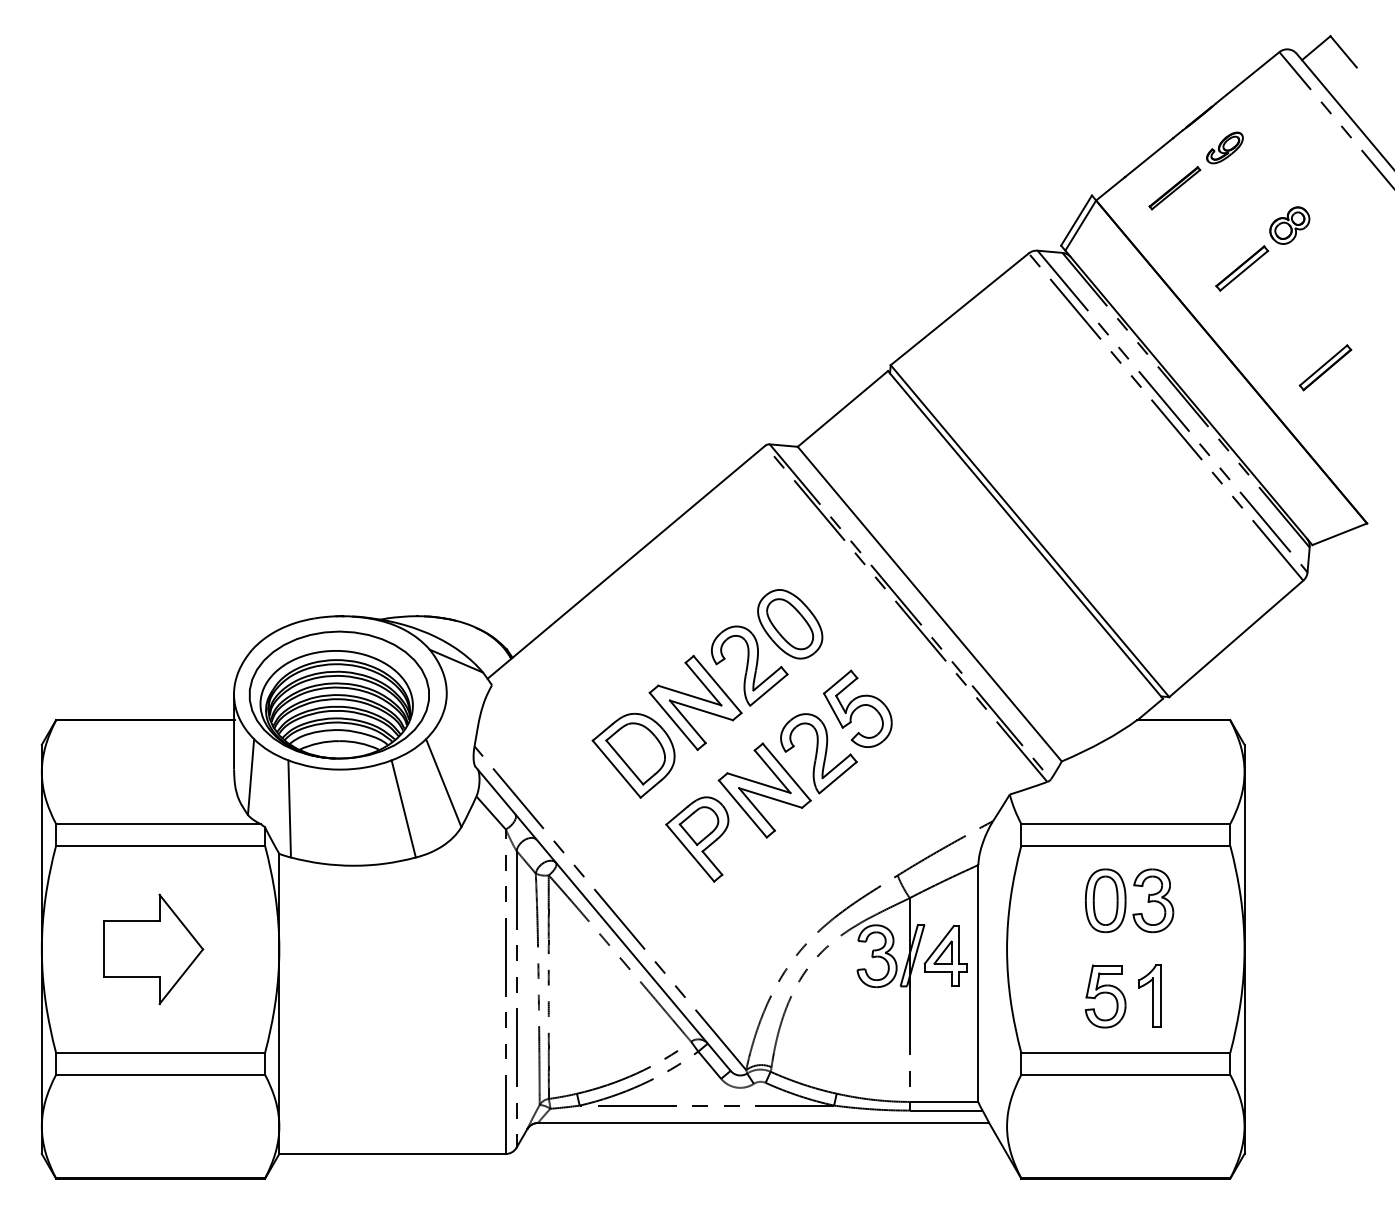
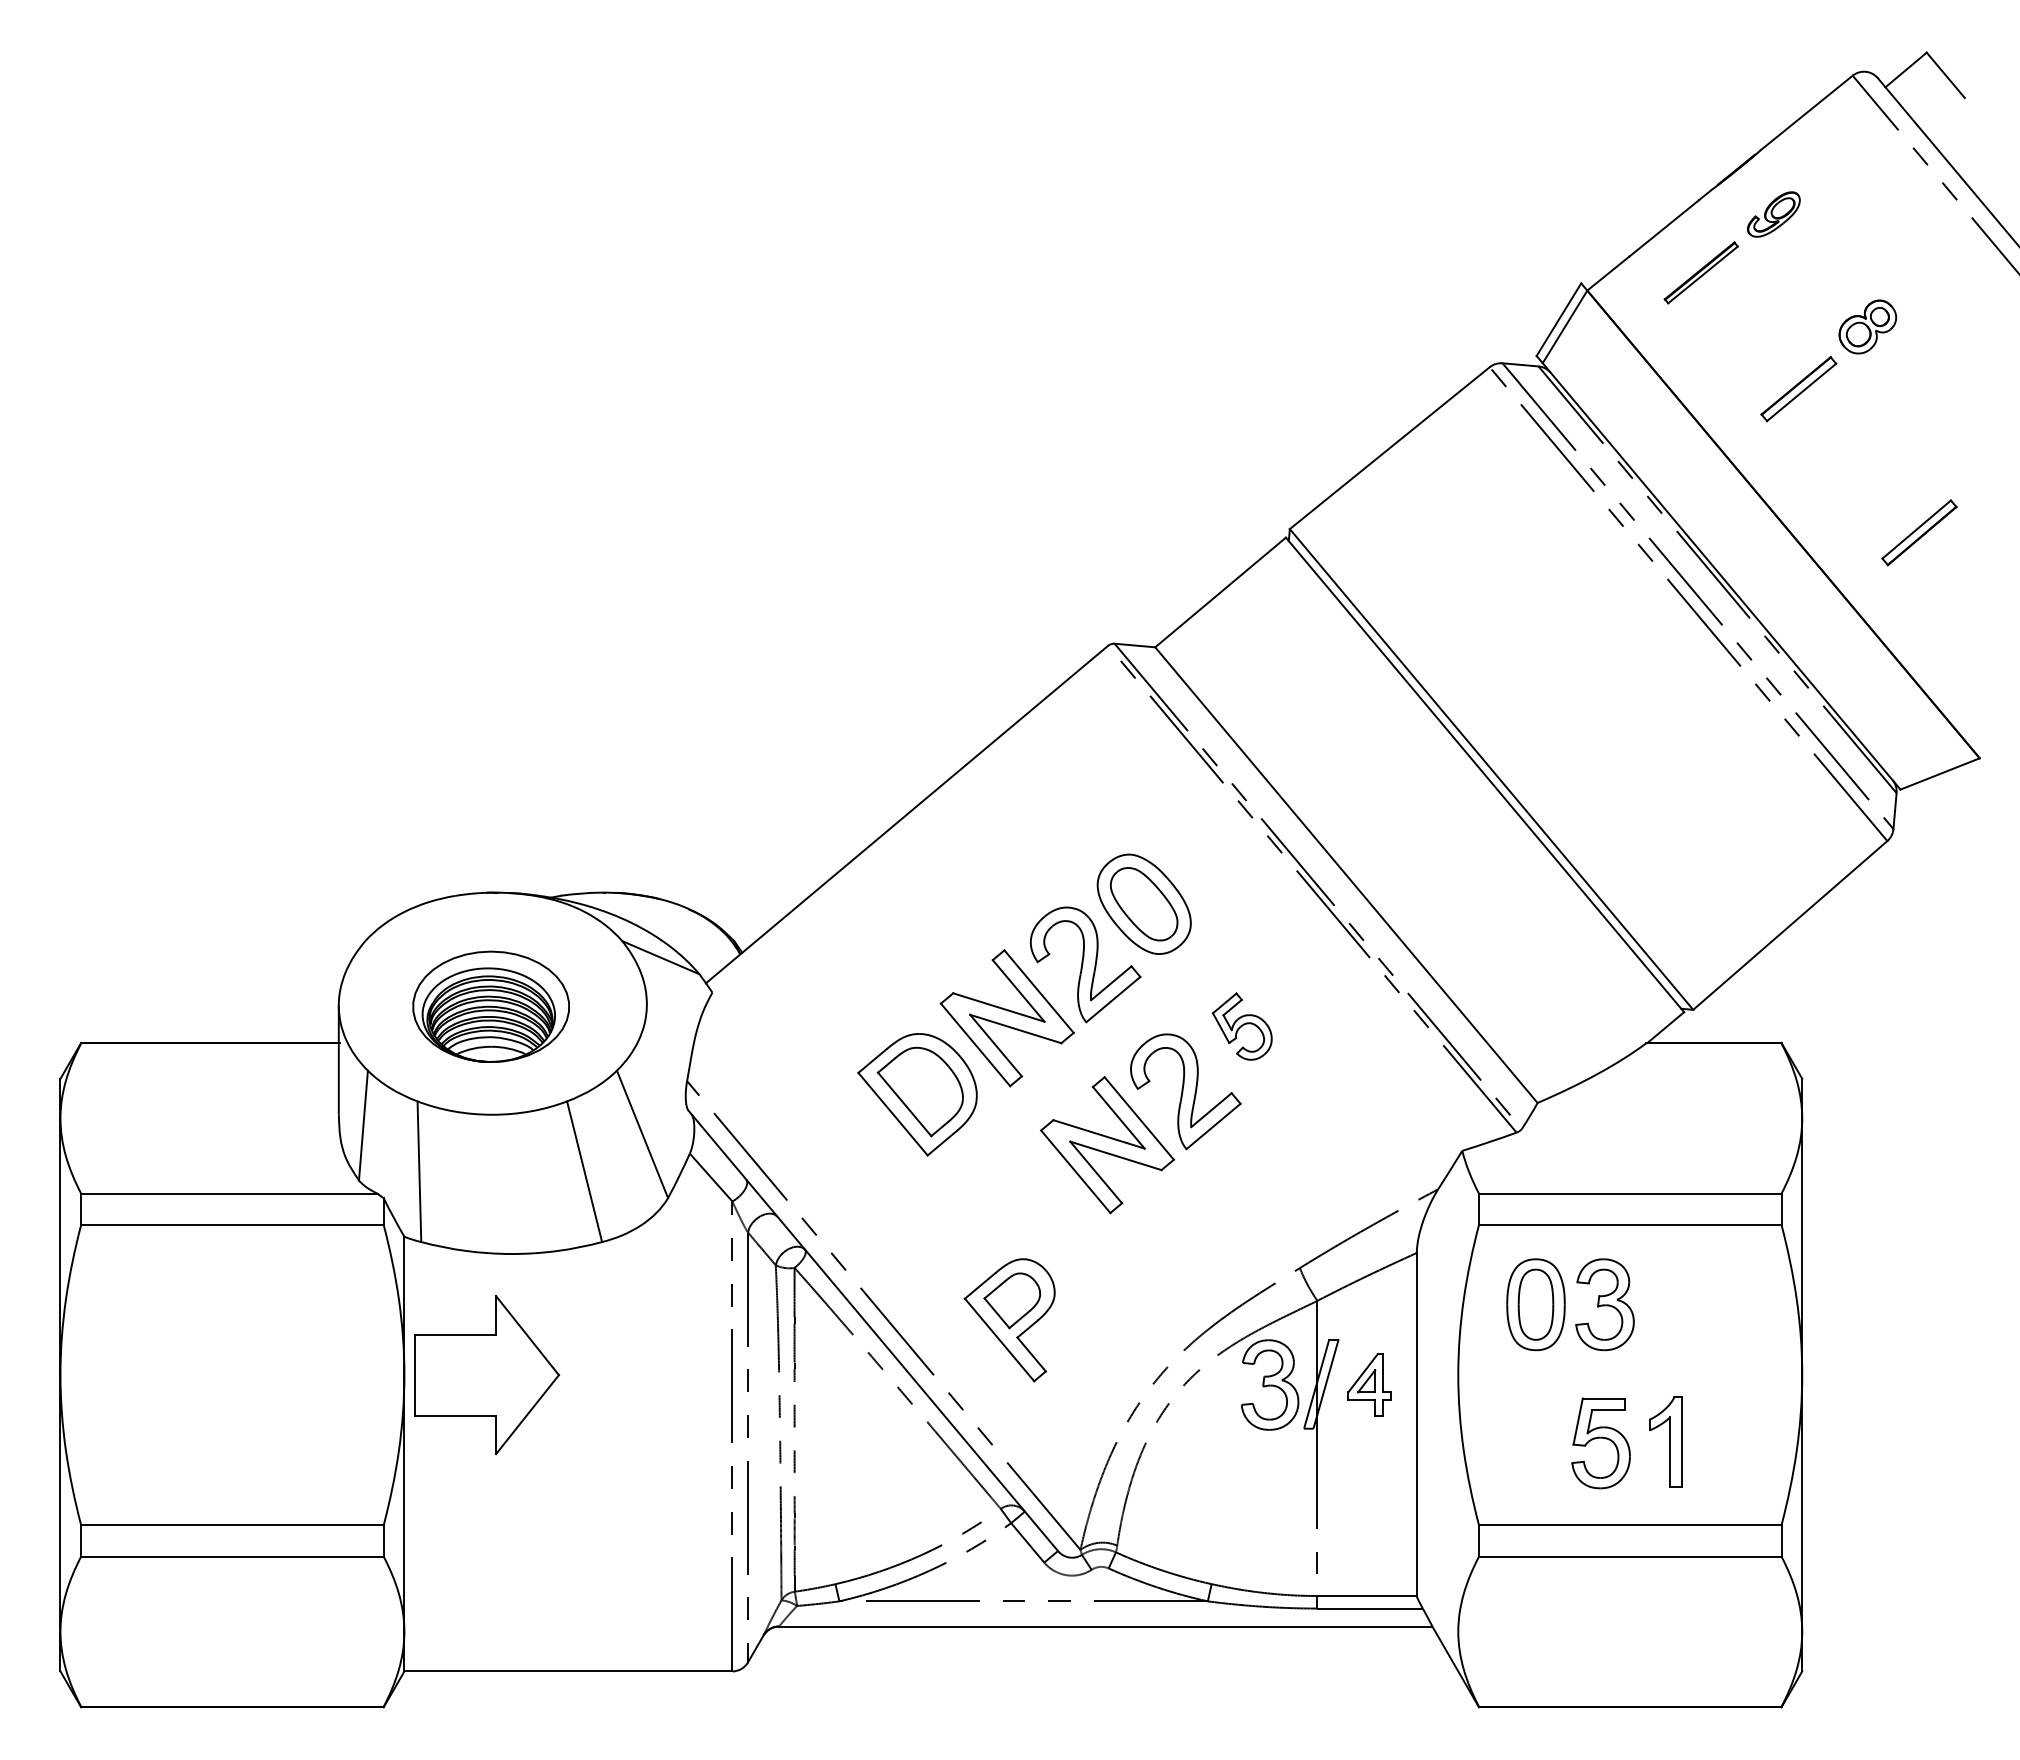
part: (338, 694) -> (490, 1005), size x0.6
part: (857, 708) -> (1241, 1026), size x0.6
part: (697, 839) -> (1010, 1320), moved
part: (1129, 900) -> (1570, 1304), moved
part: (153, 948) -> (487, 1373), moved
part: (945, 955) -> (1369, 1383), size x0.7

